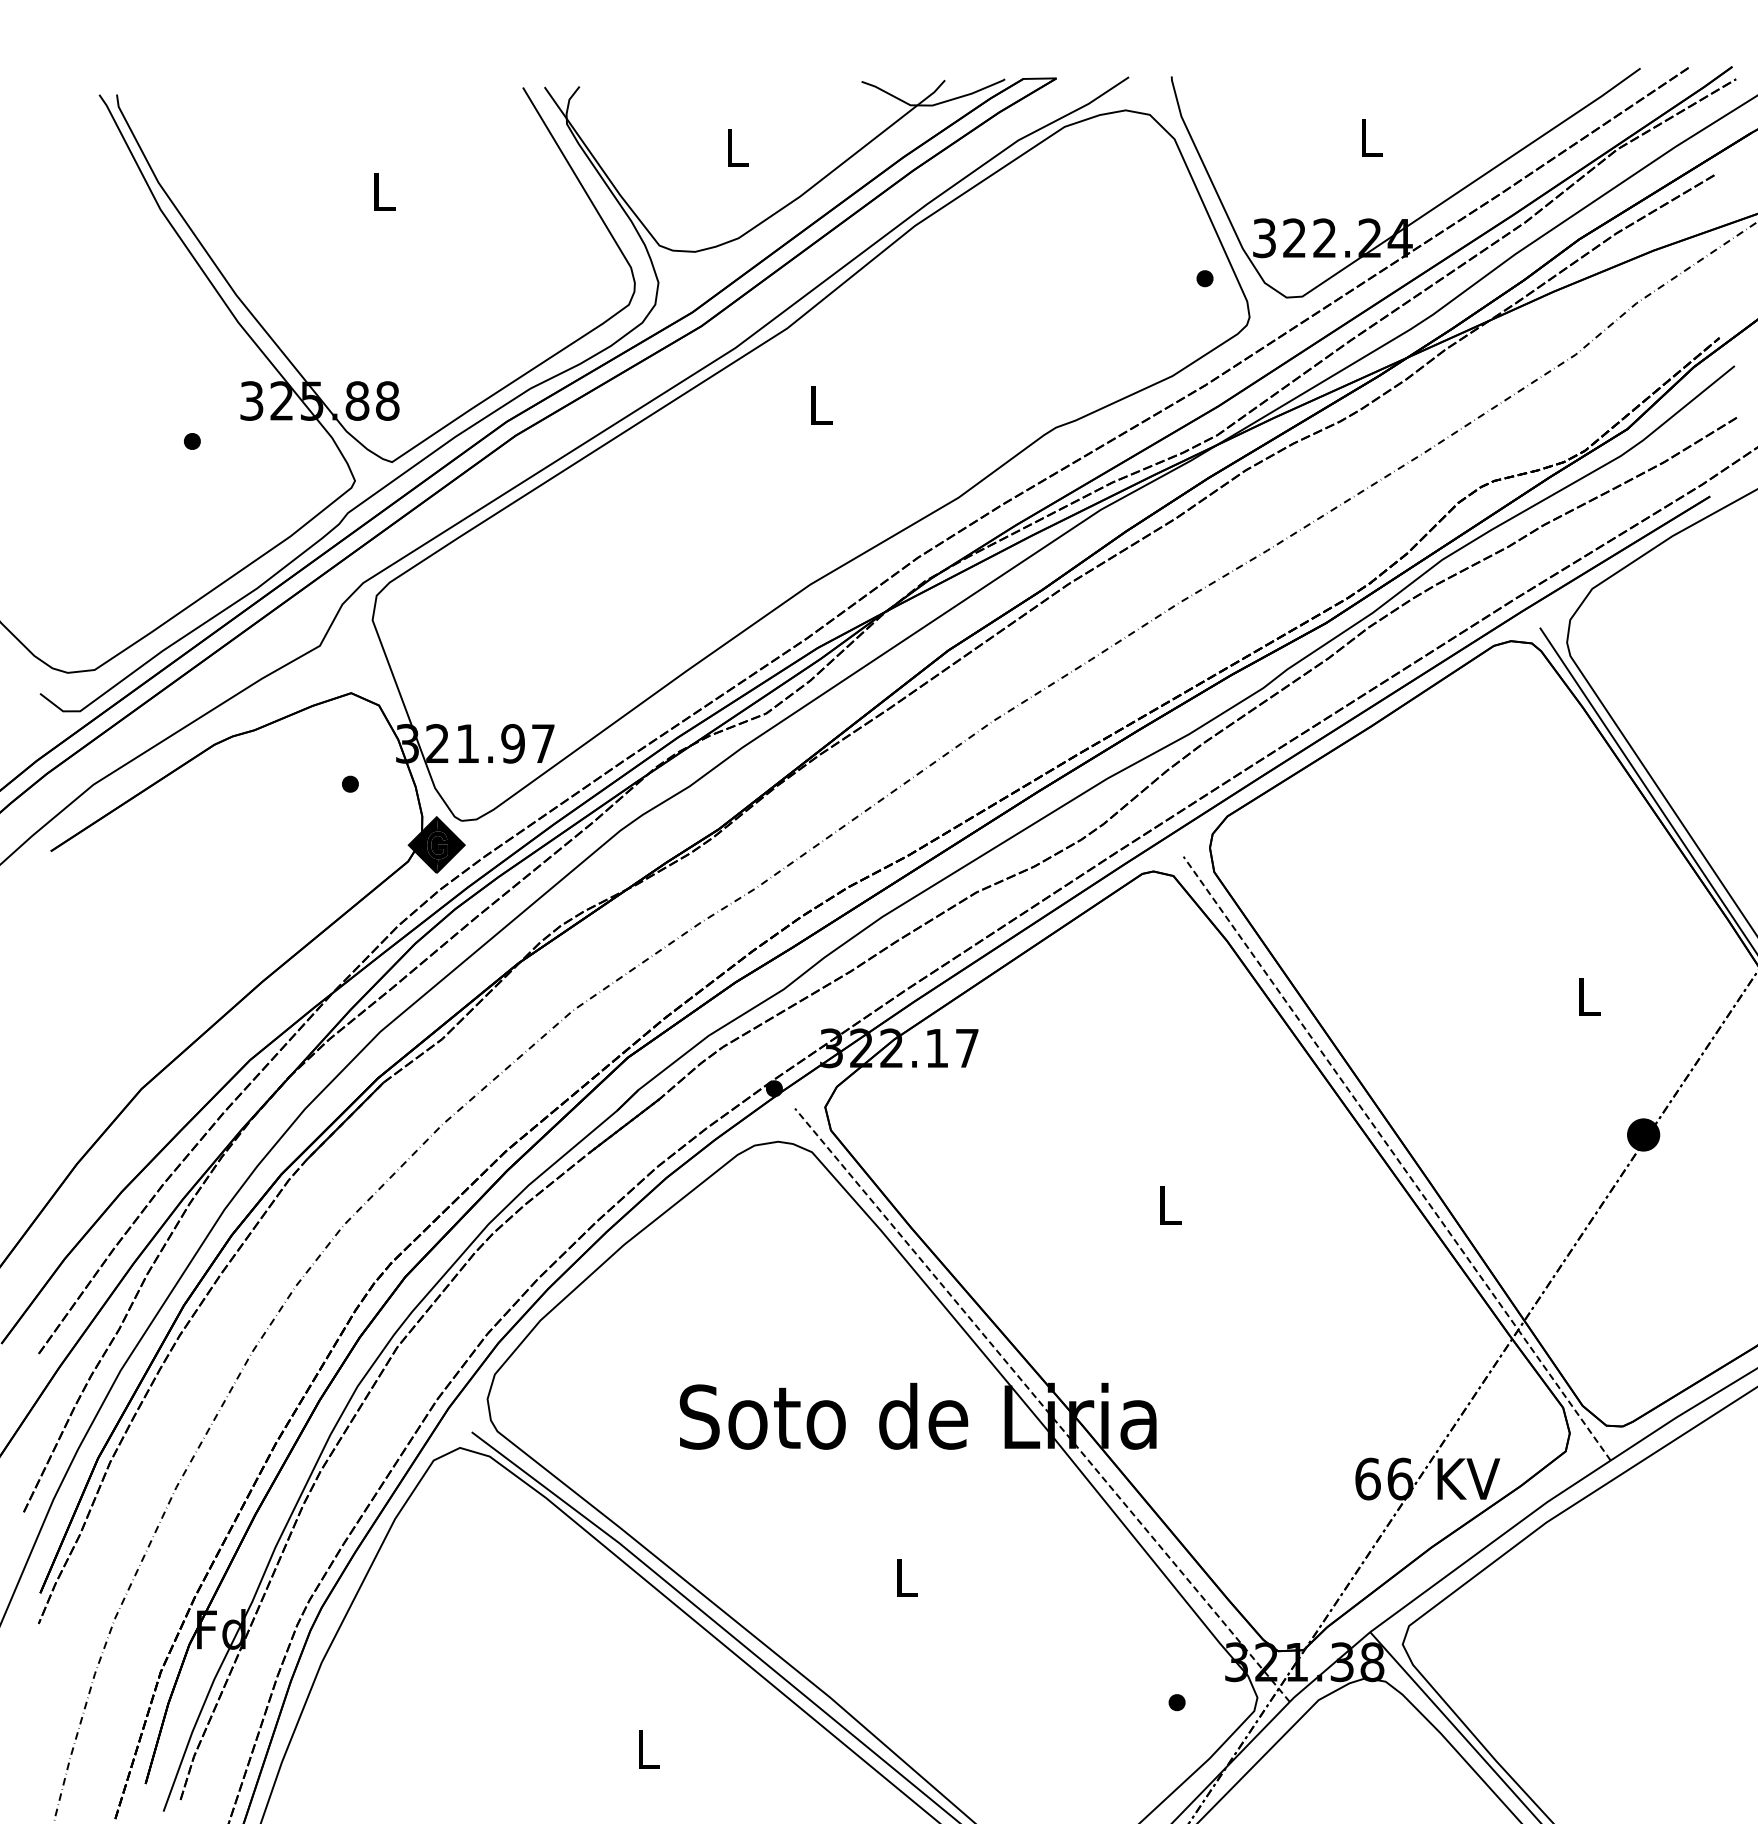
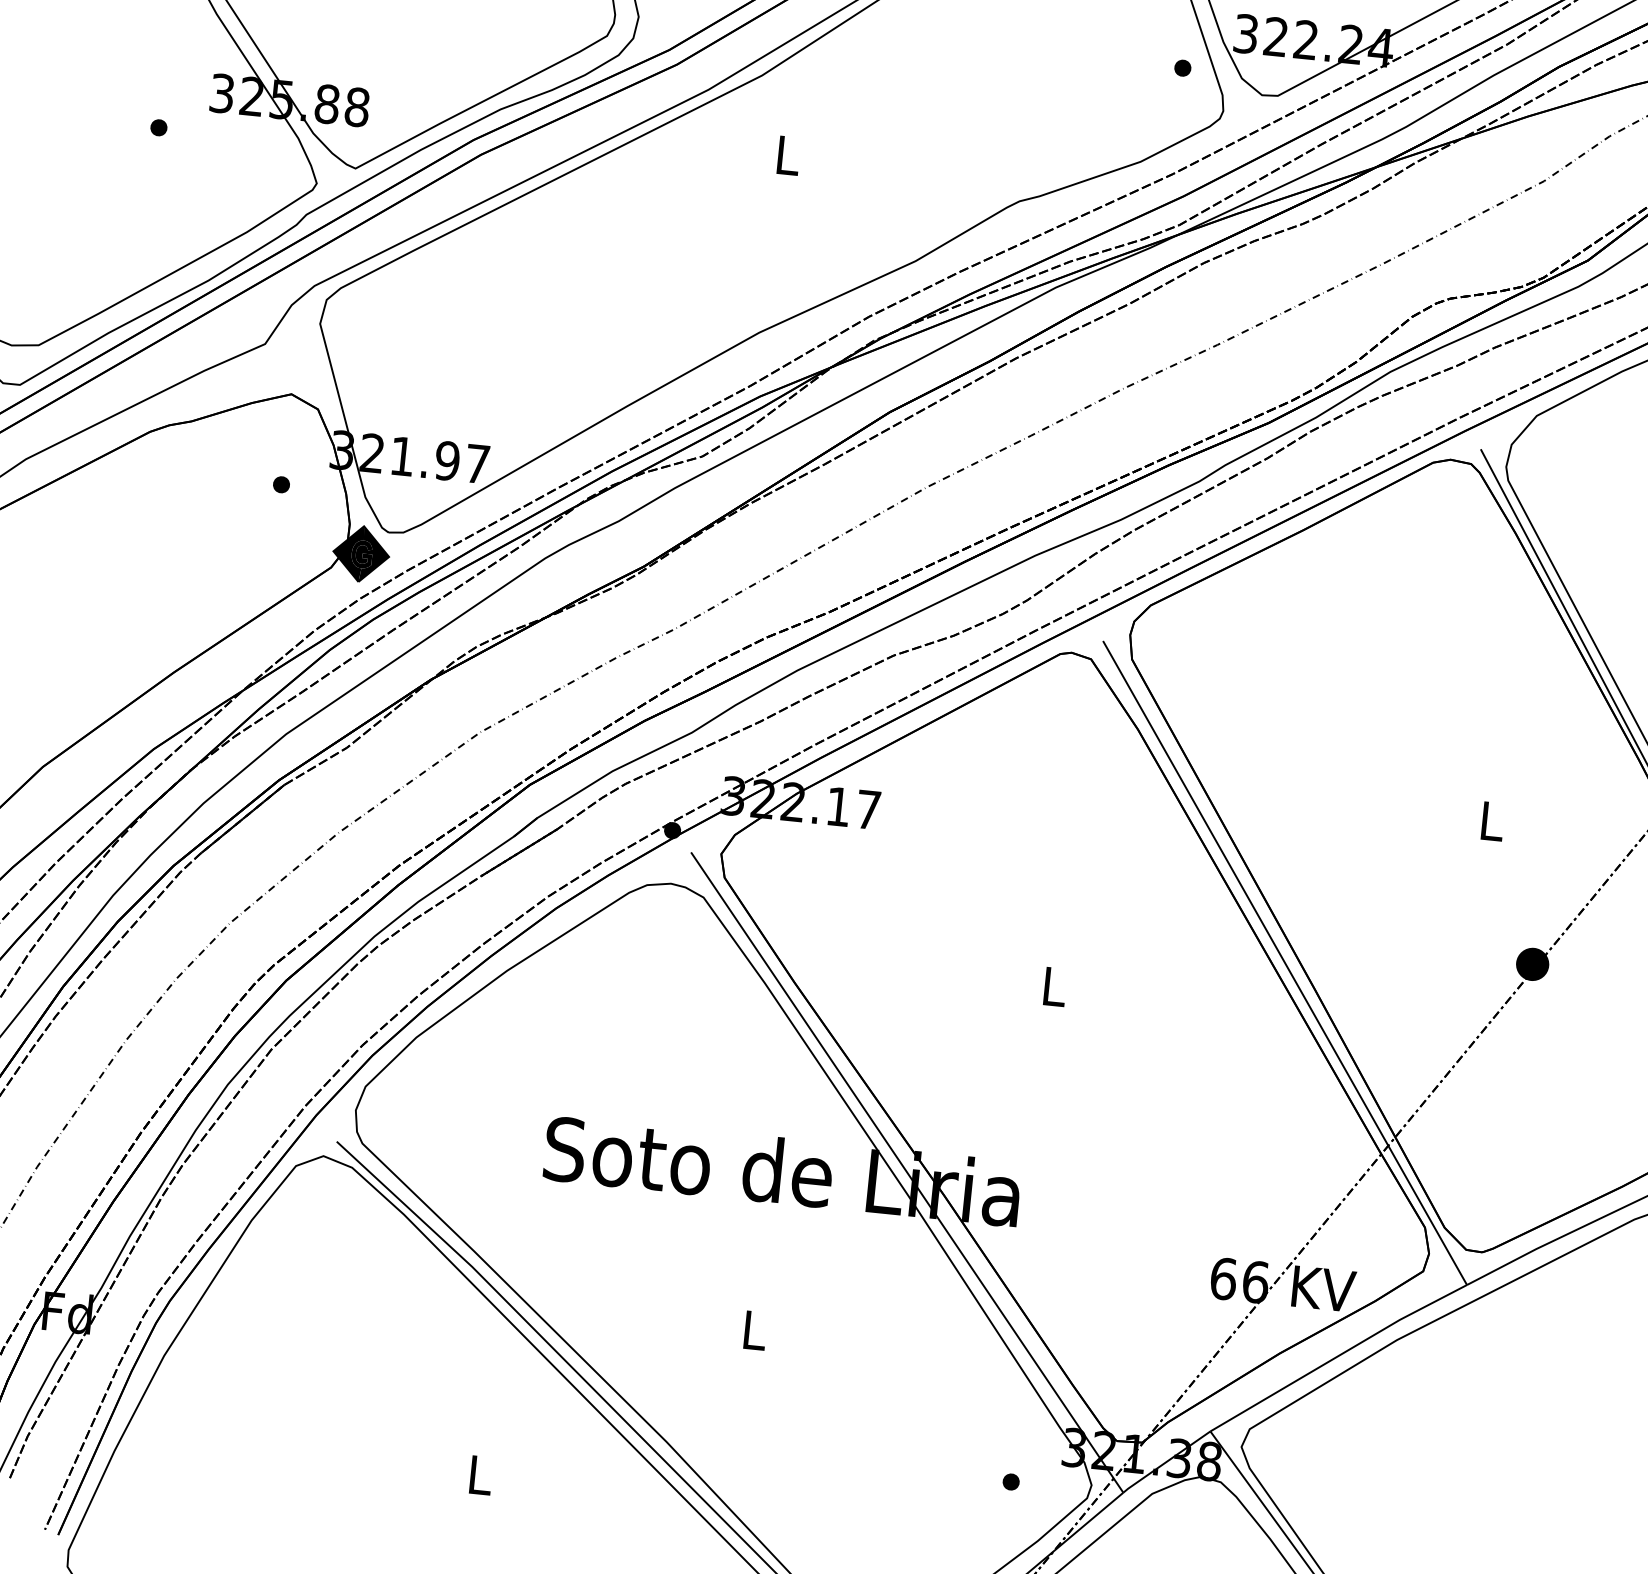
line: (1397, 1158) -> (1285, 962), dashed -> solid
line: (1042, 1404) -> (907, 1171), dashed -> solid

